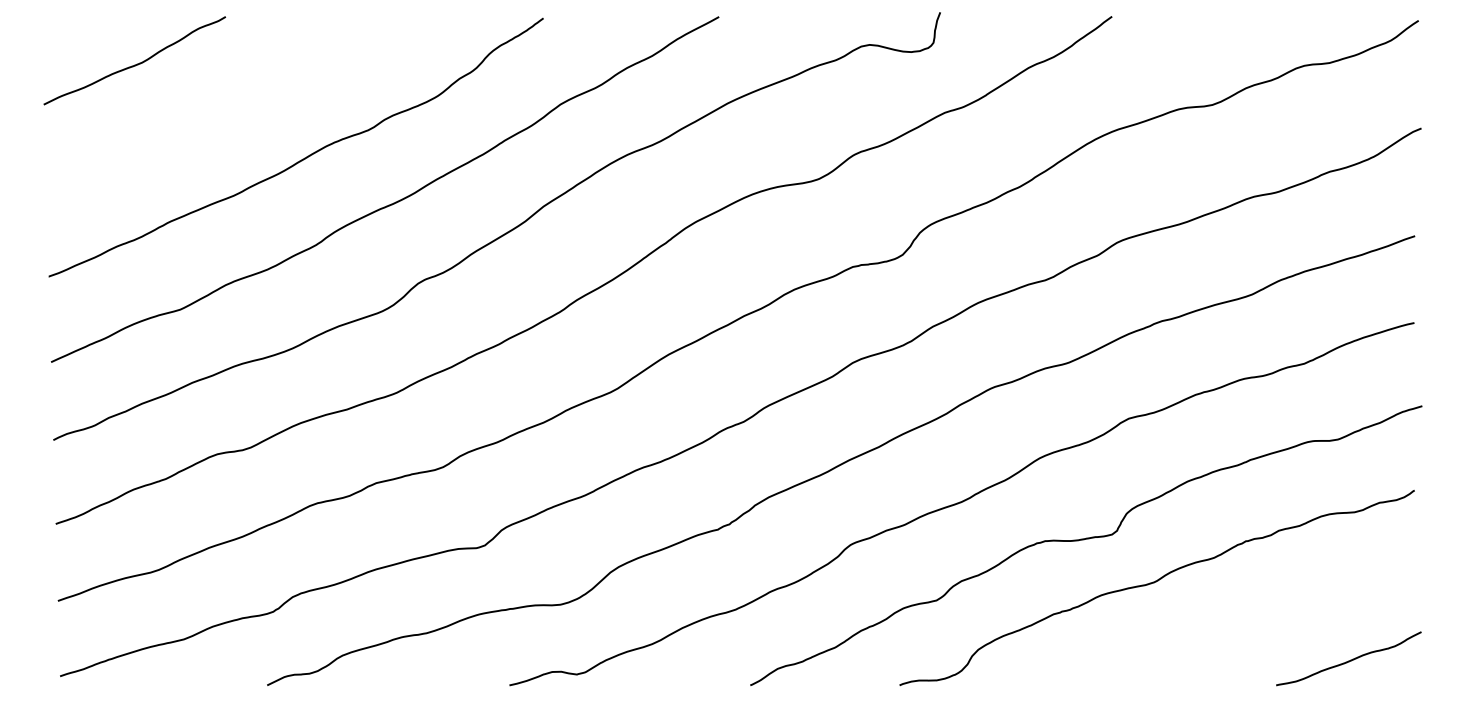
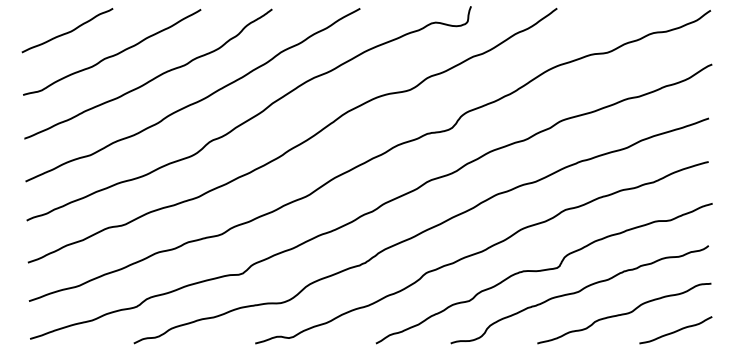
curve: (226, 108) -> (113, 54), added
curve: (1246, 625) -> (624, 313), added

